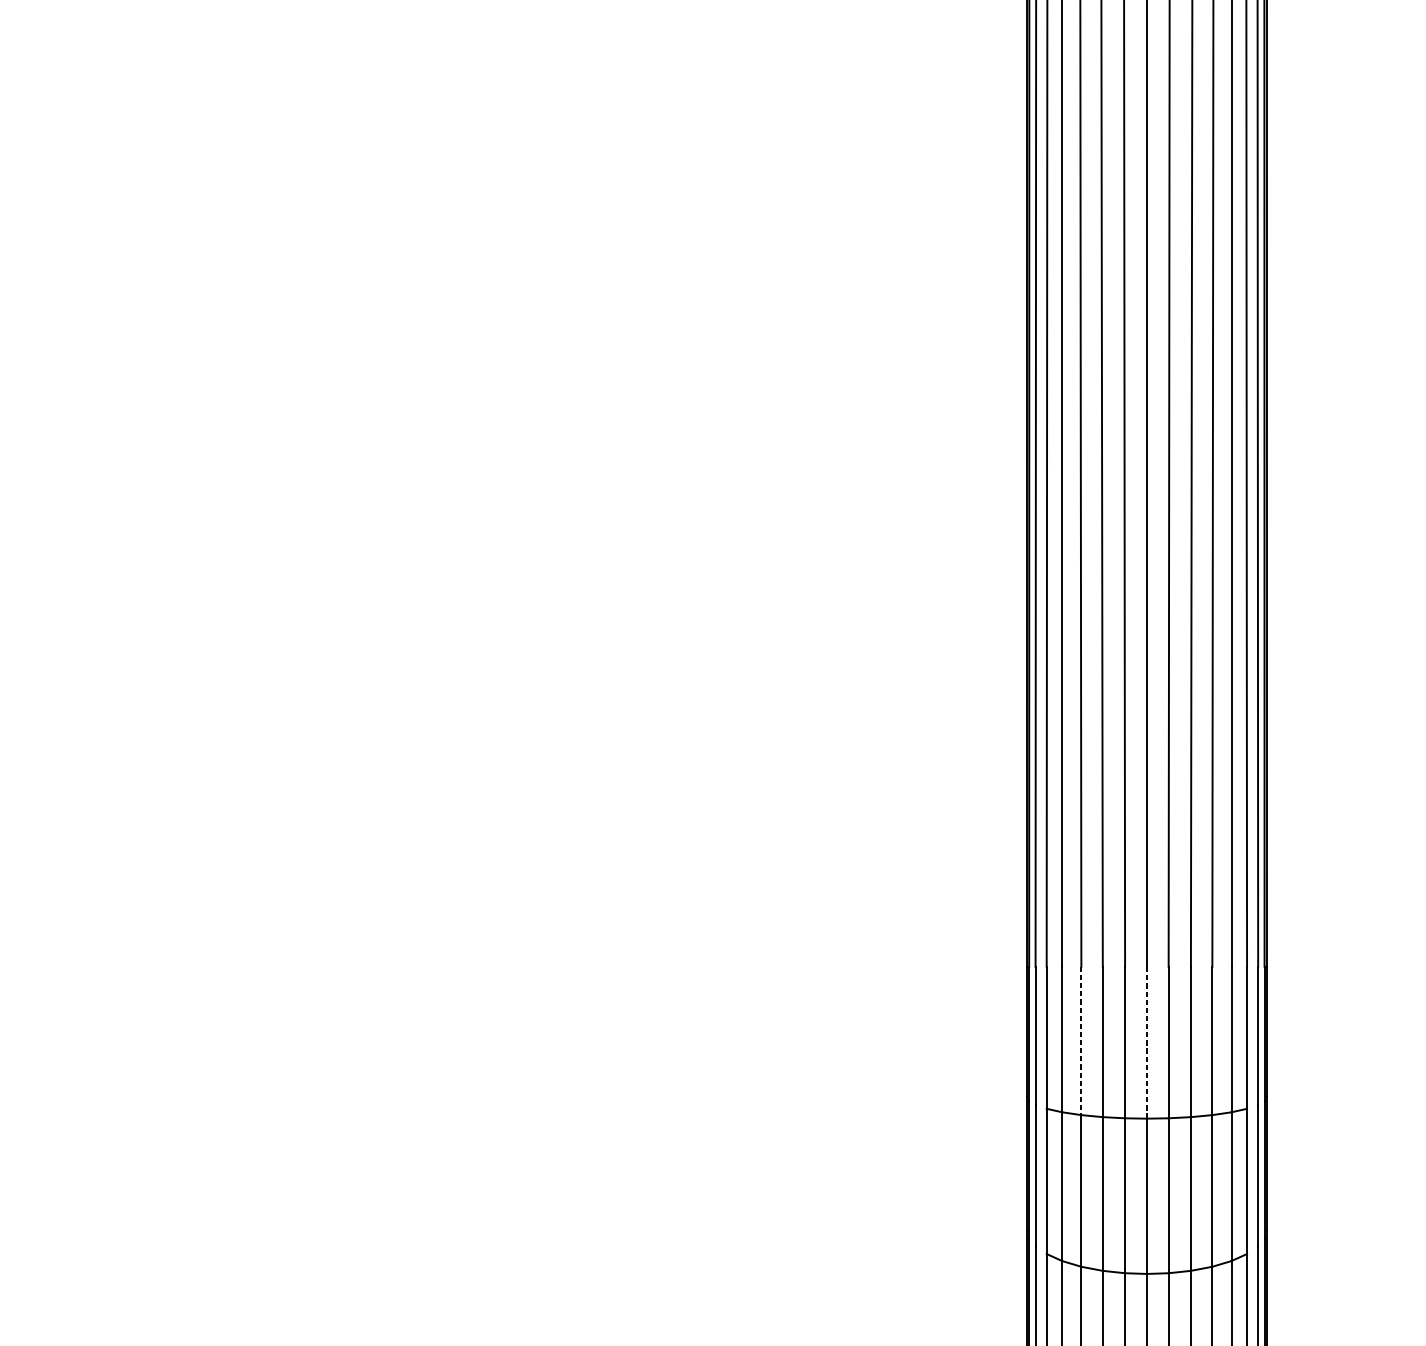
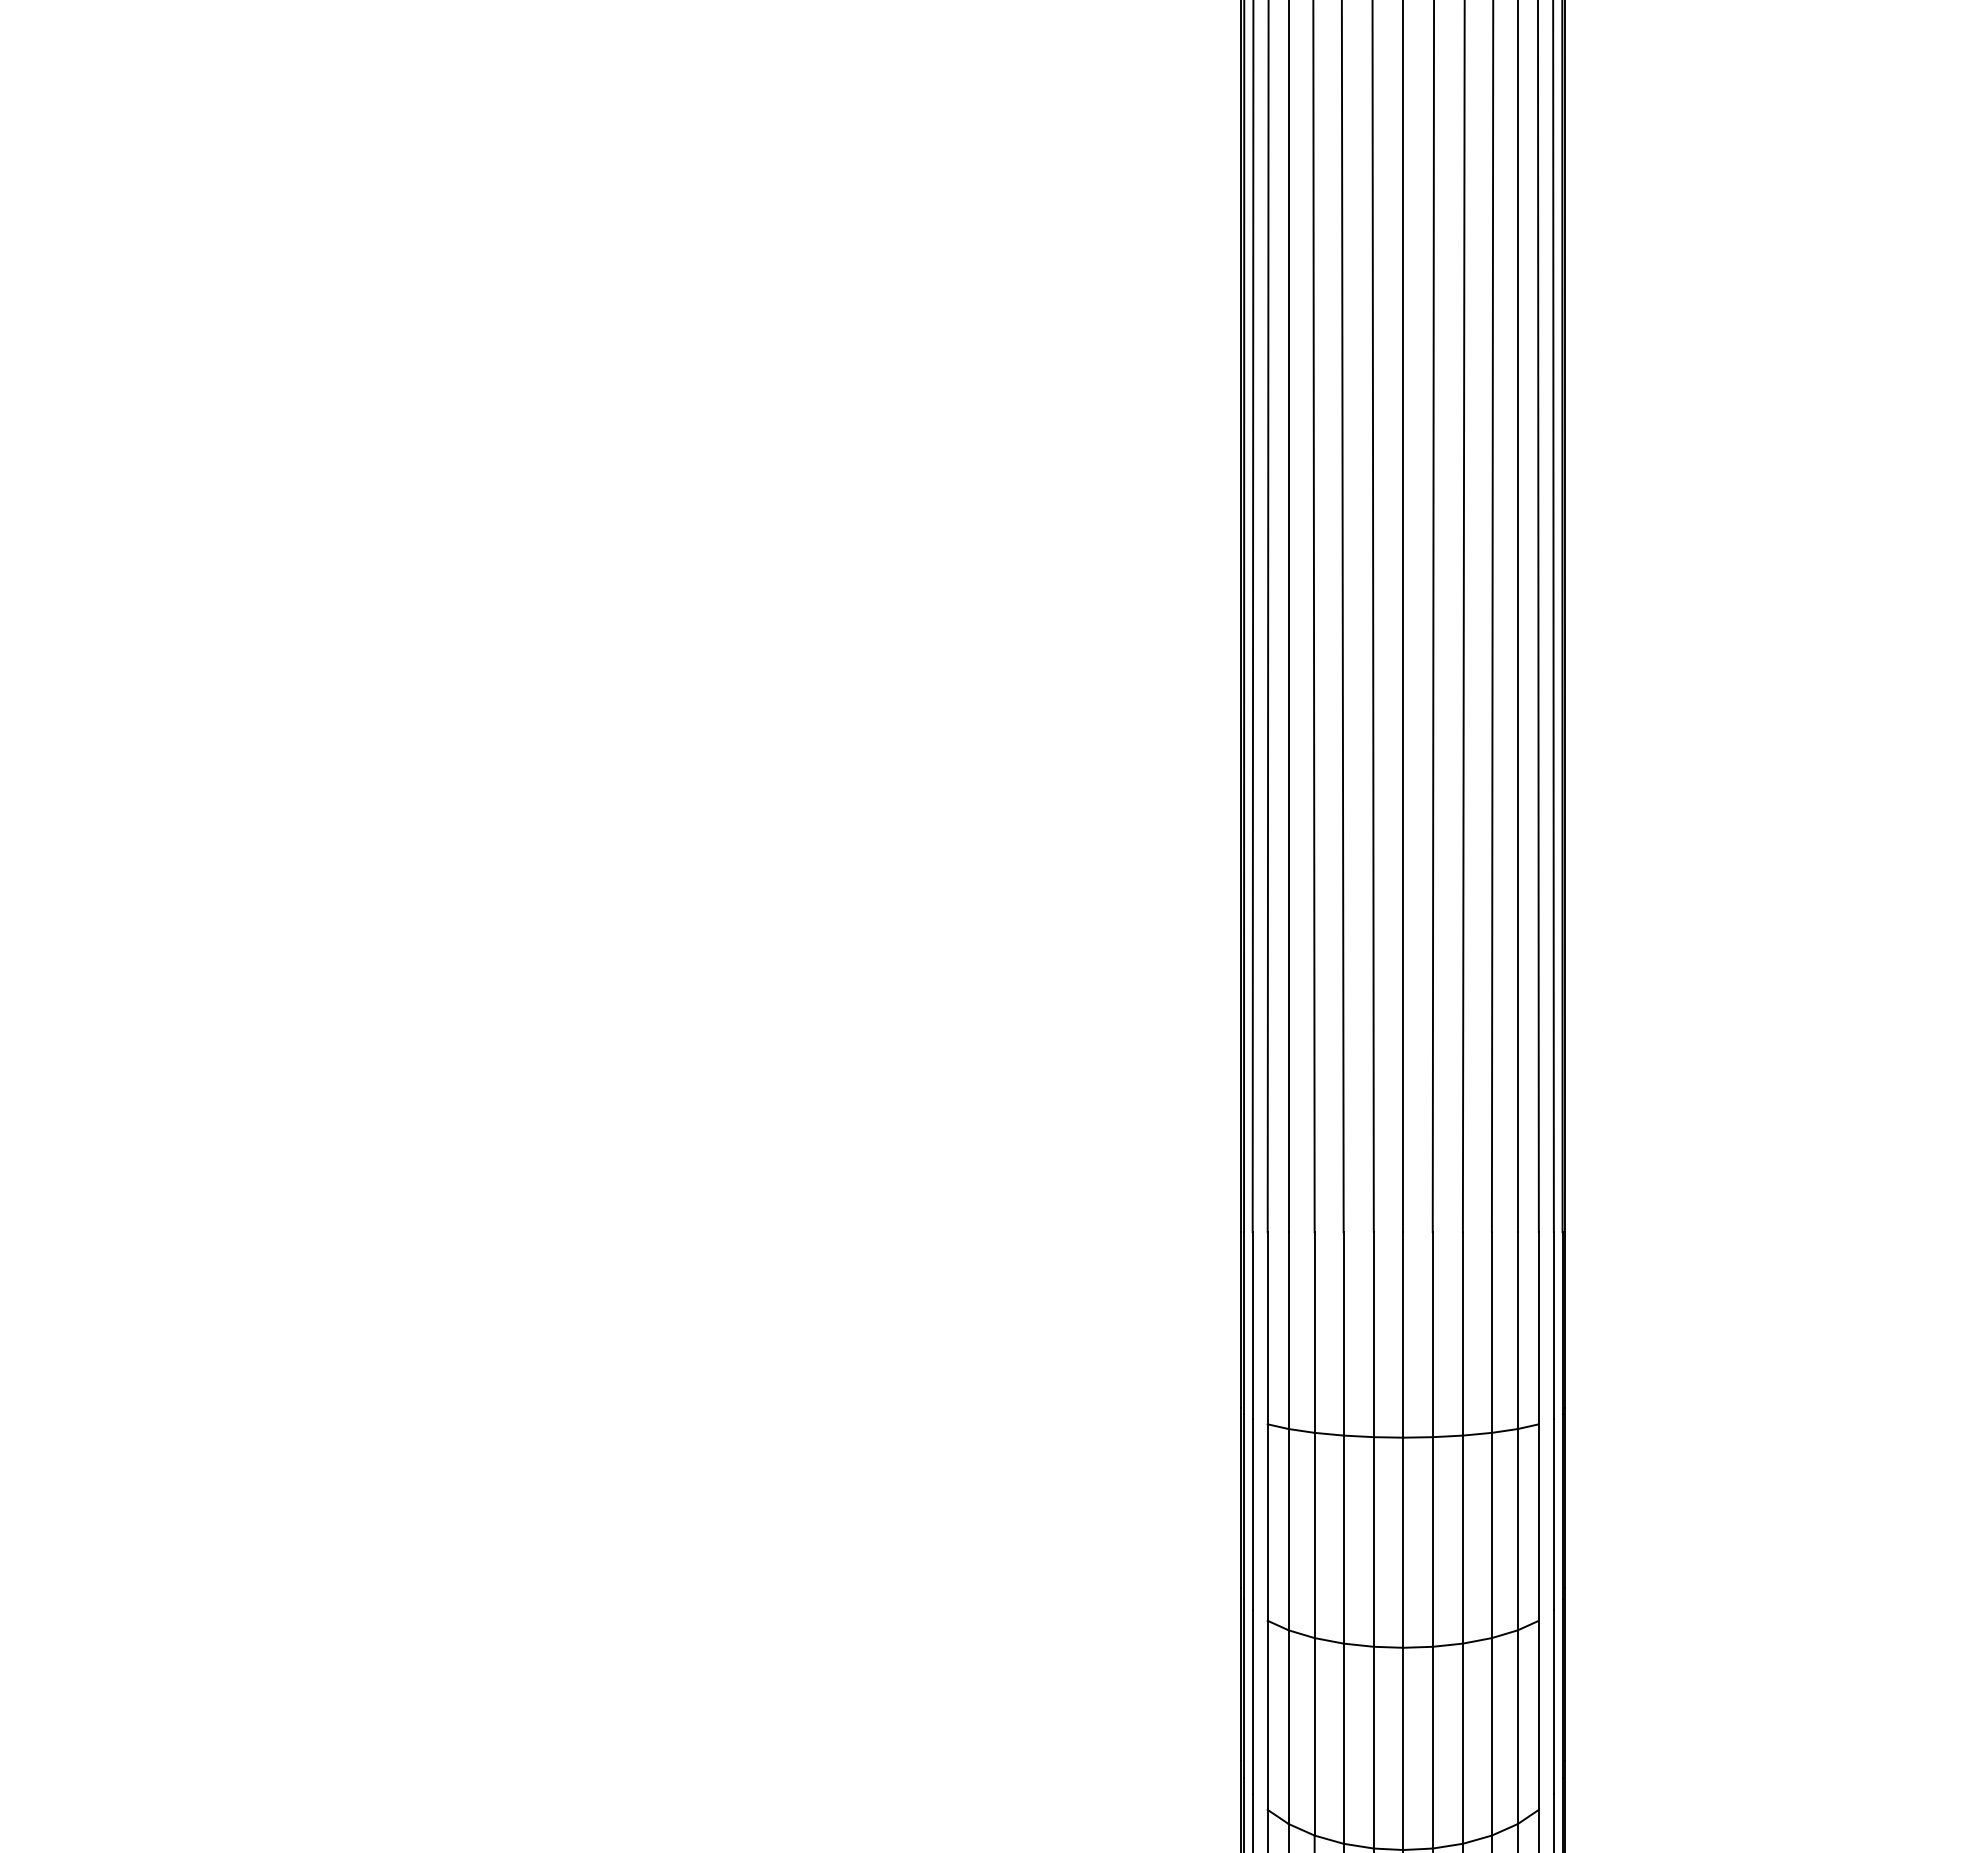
line: (1081, 1041) -> (1314, 1333), dashed -> solid
line: (1147, 1042) -> (1403, 1334), dashed -> solid

